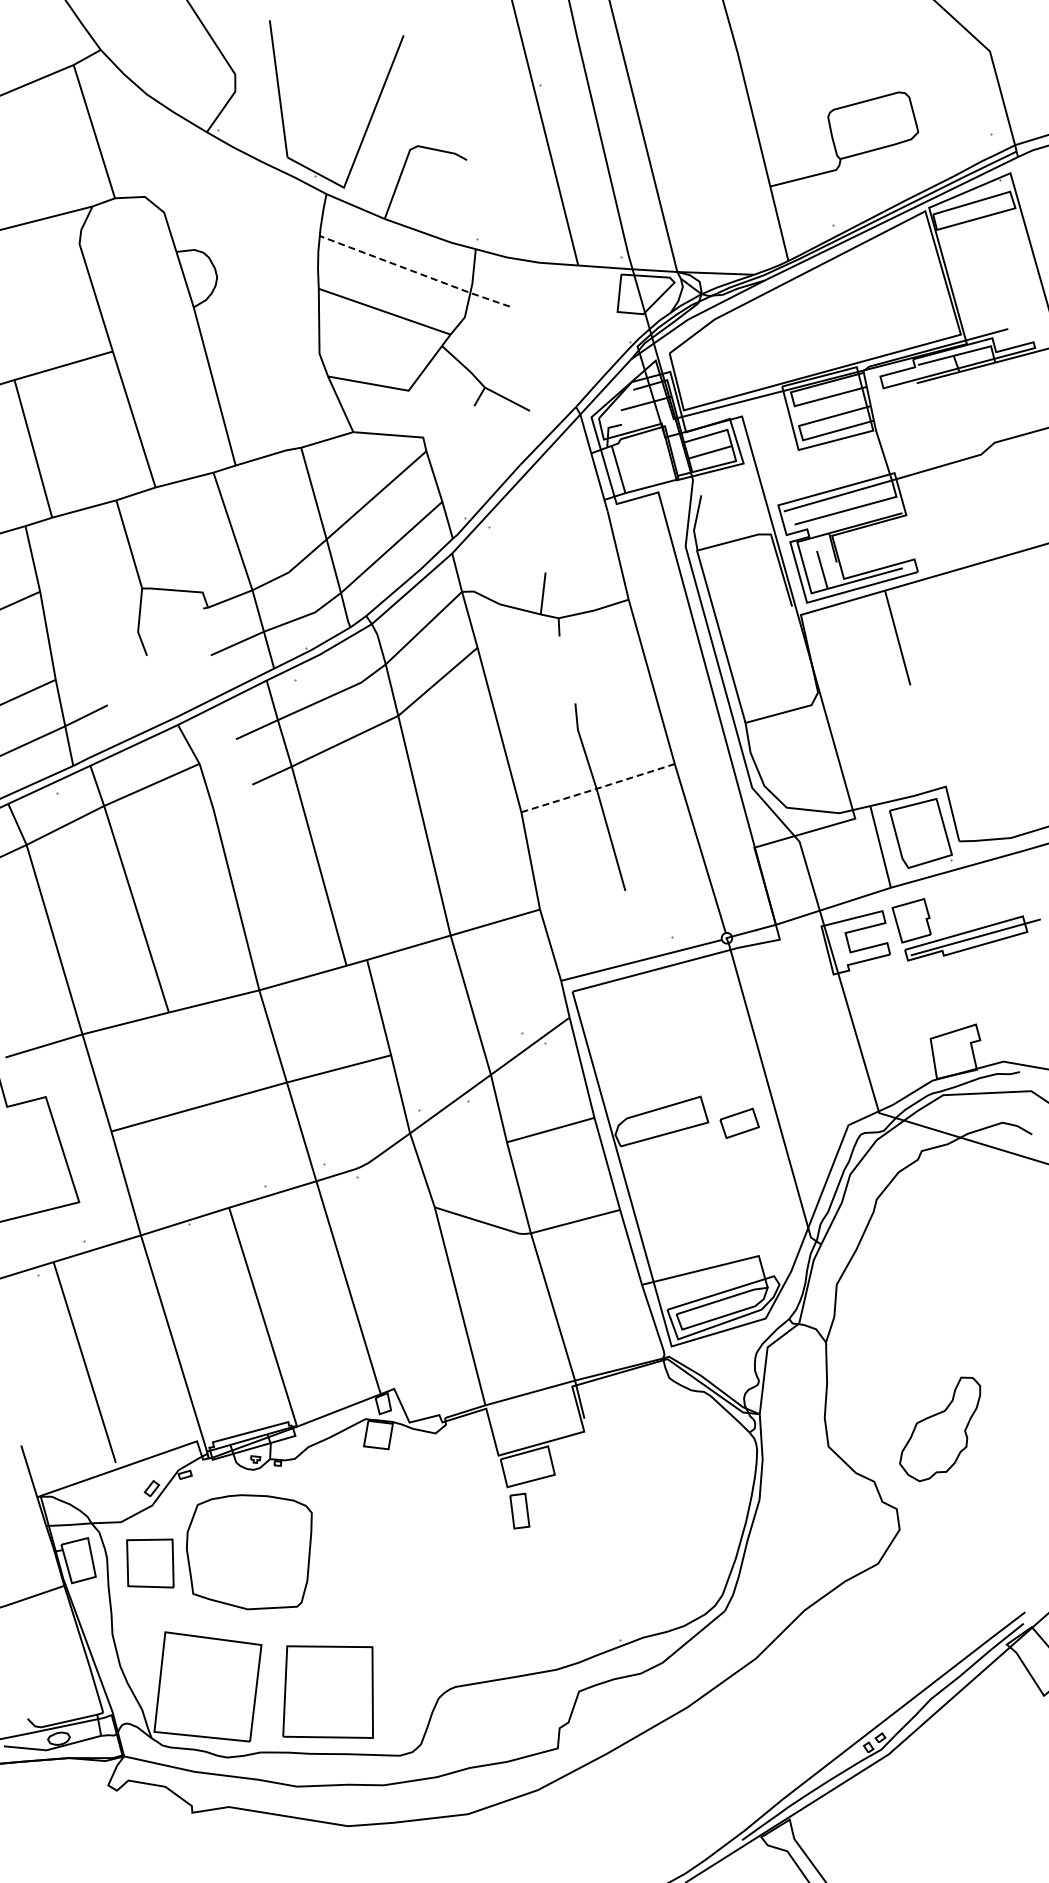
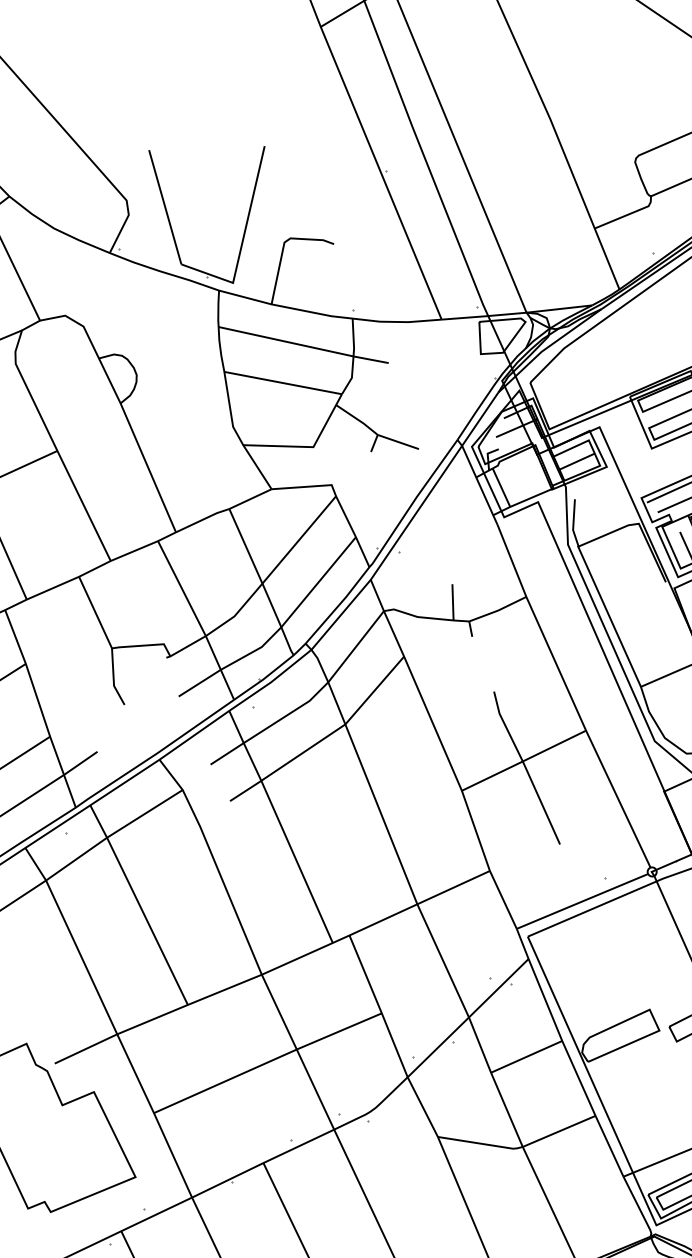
line: (415, 272) -> (304, 345), dashed -> solid
line: (598, 788) -> (524, 760), dashed -> solid

